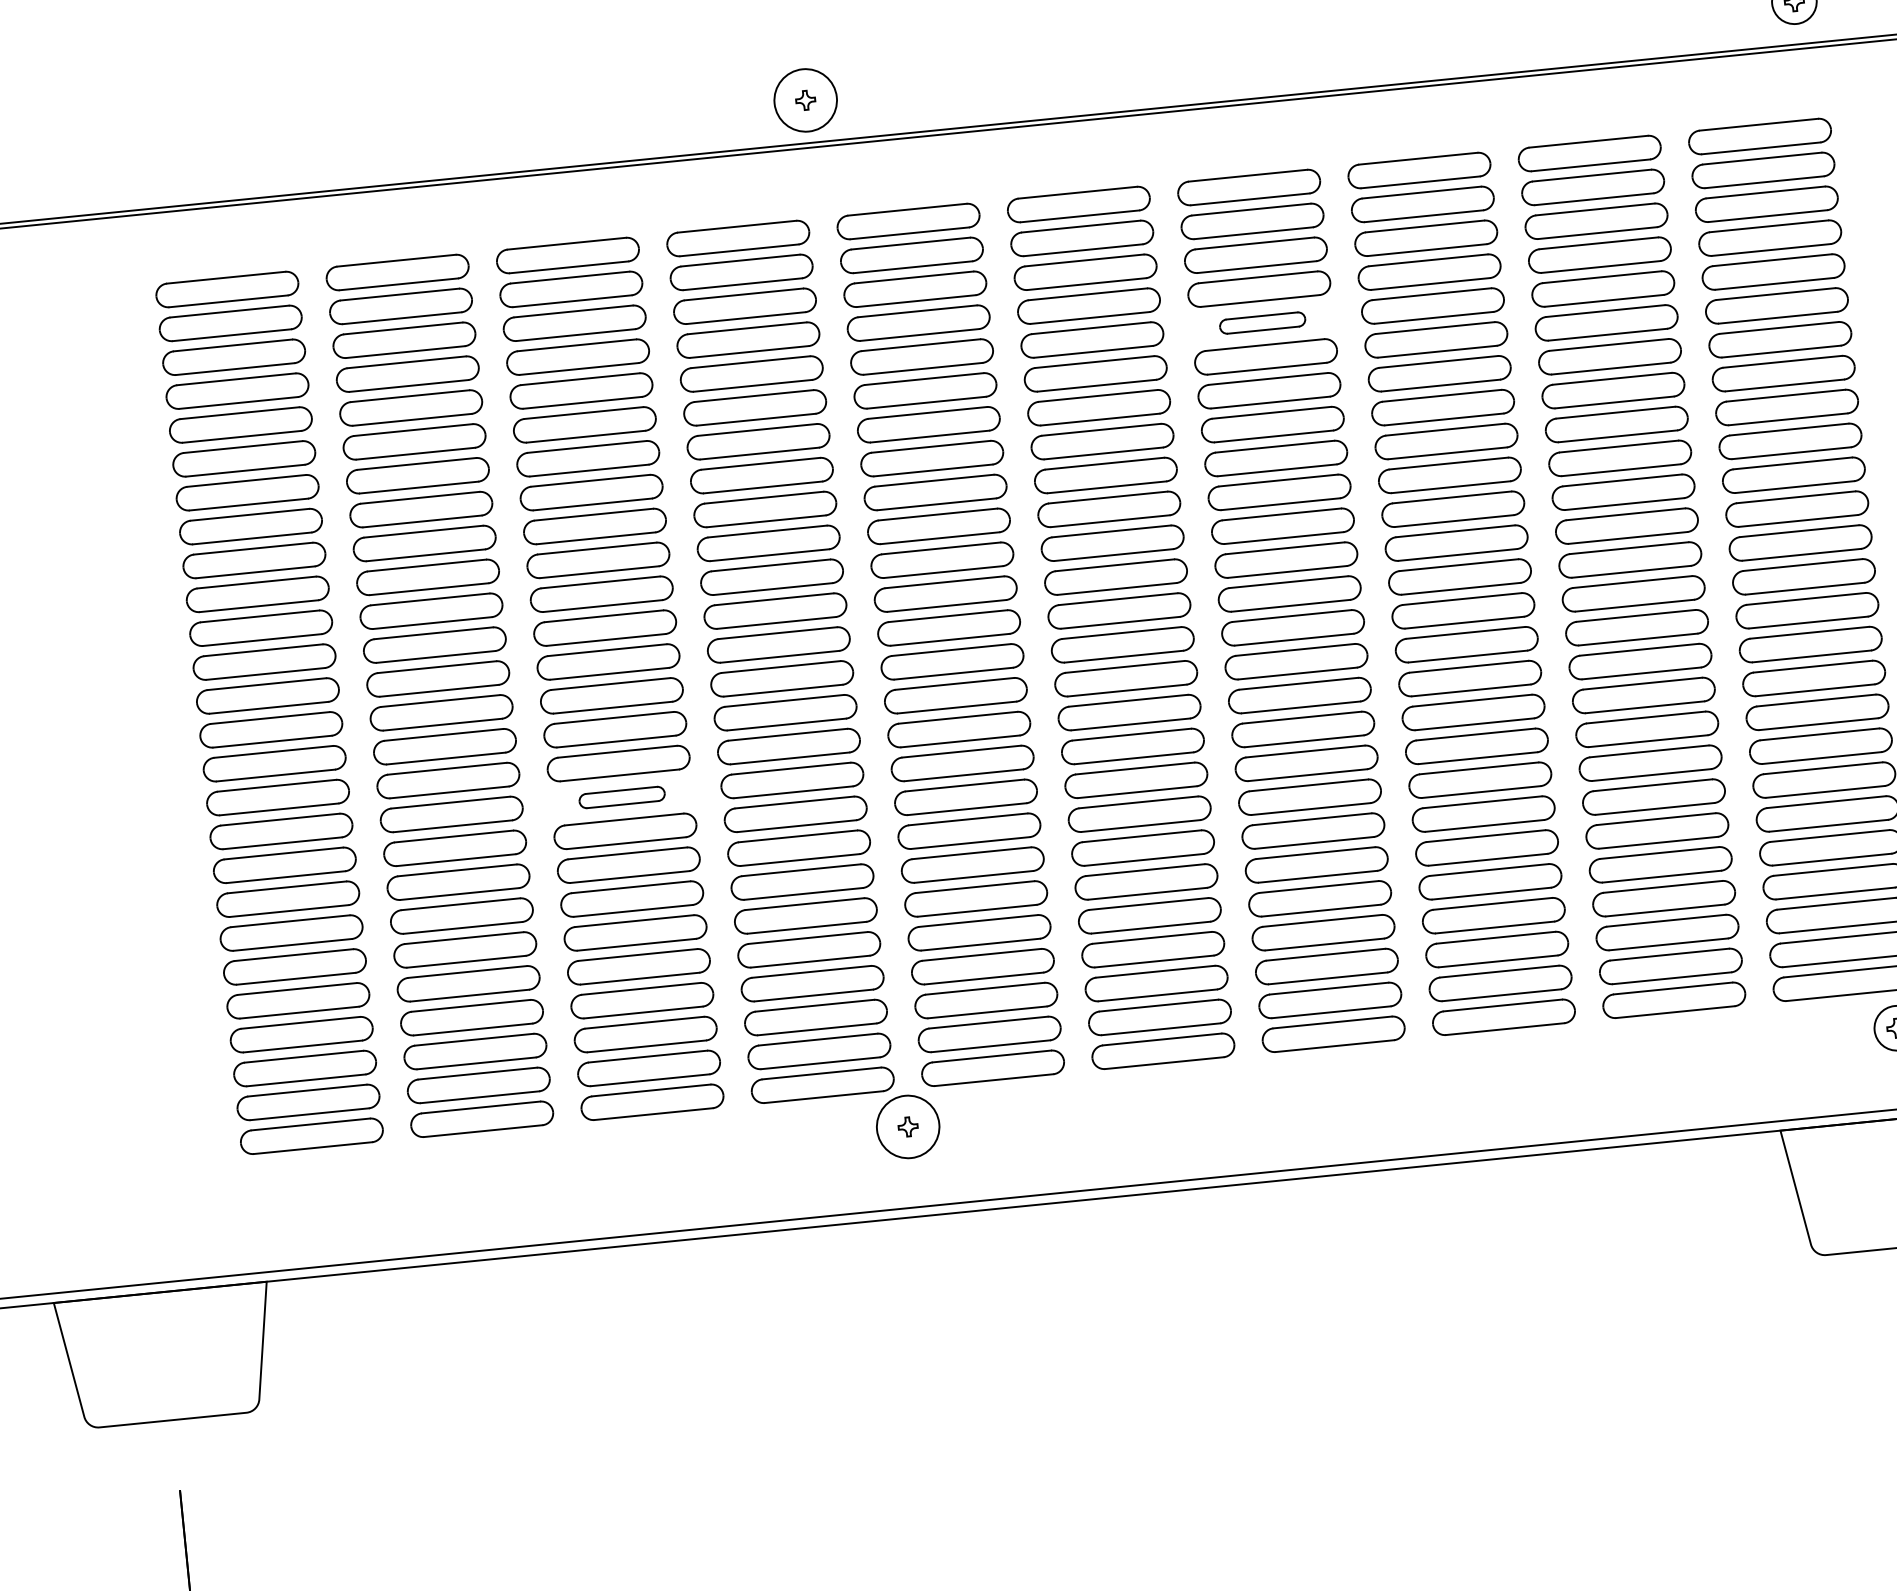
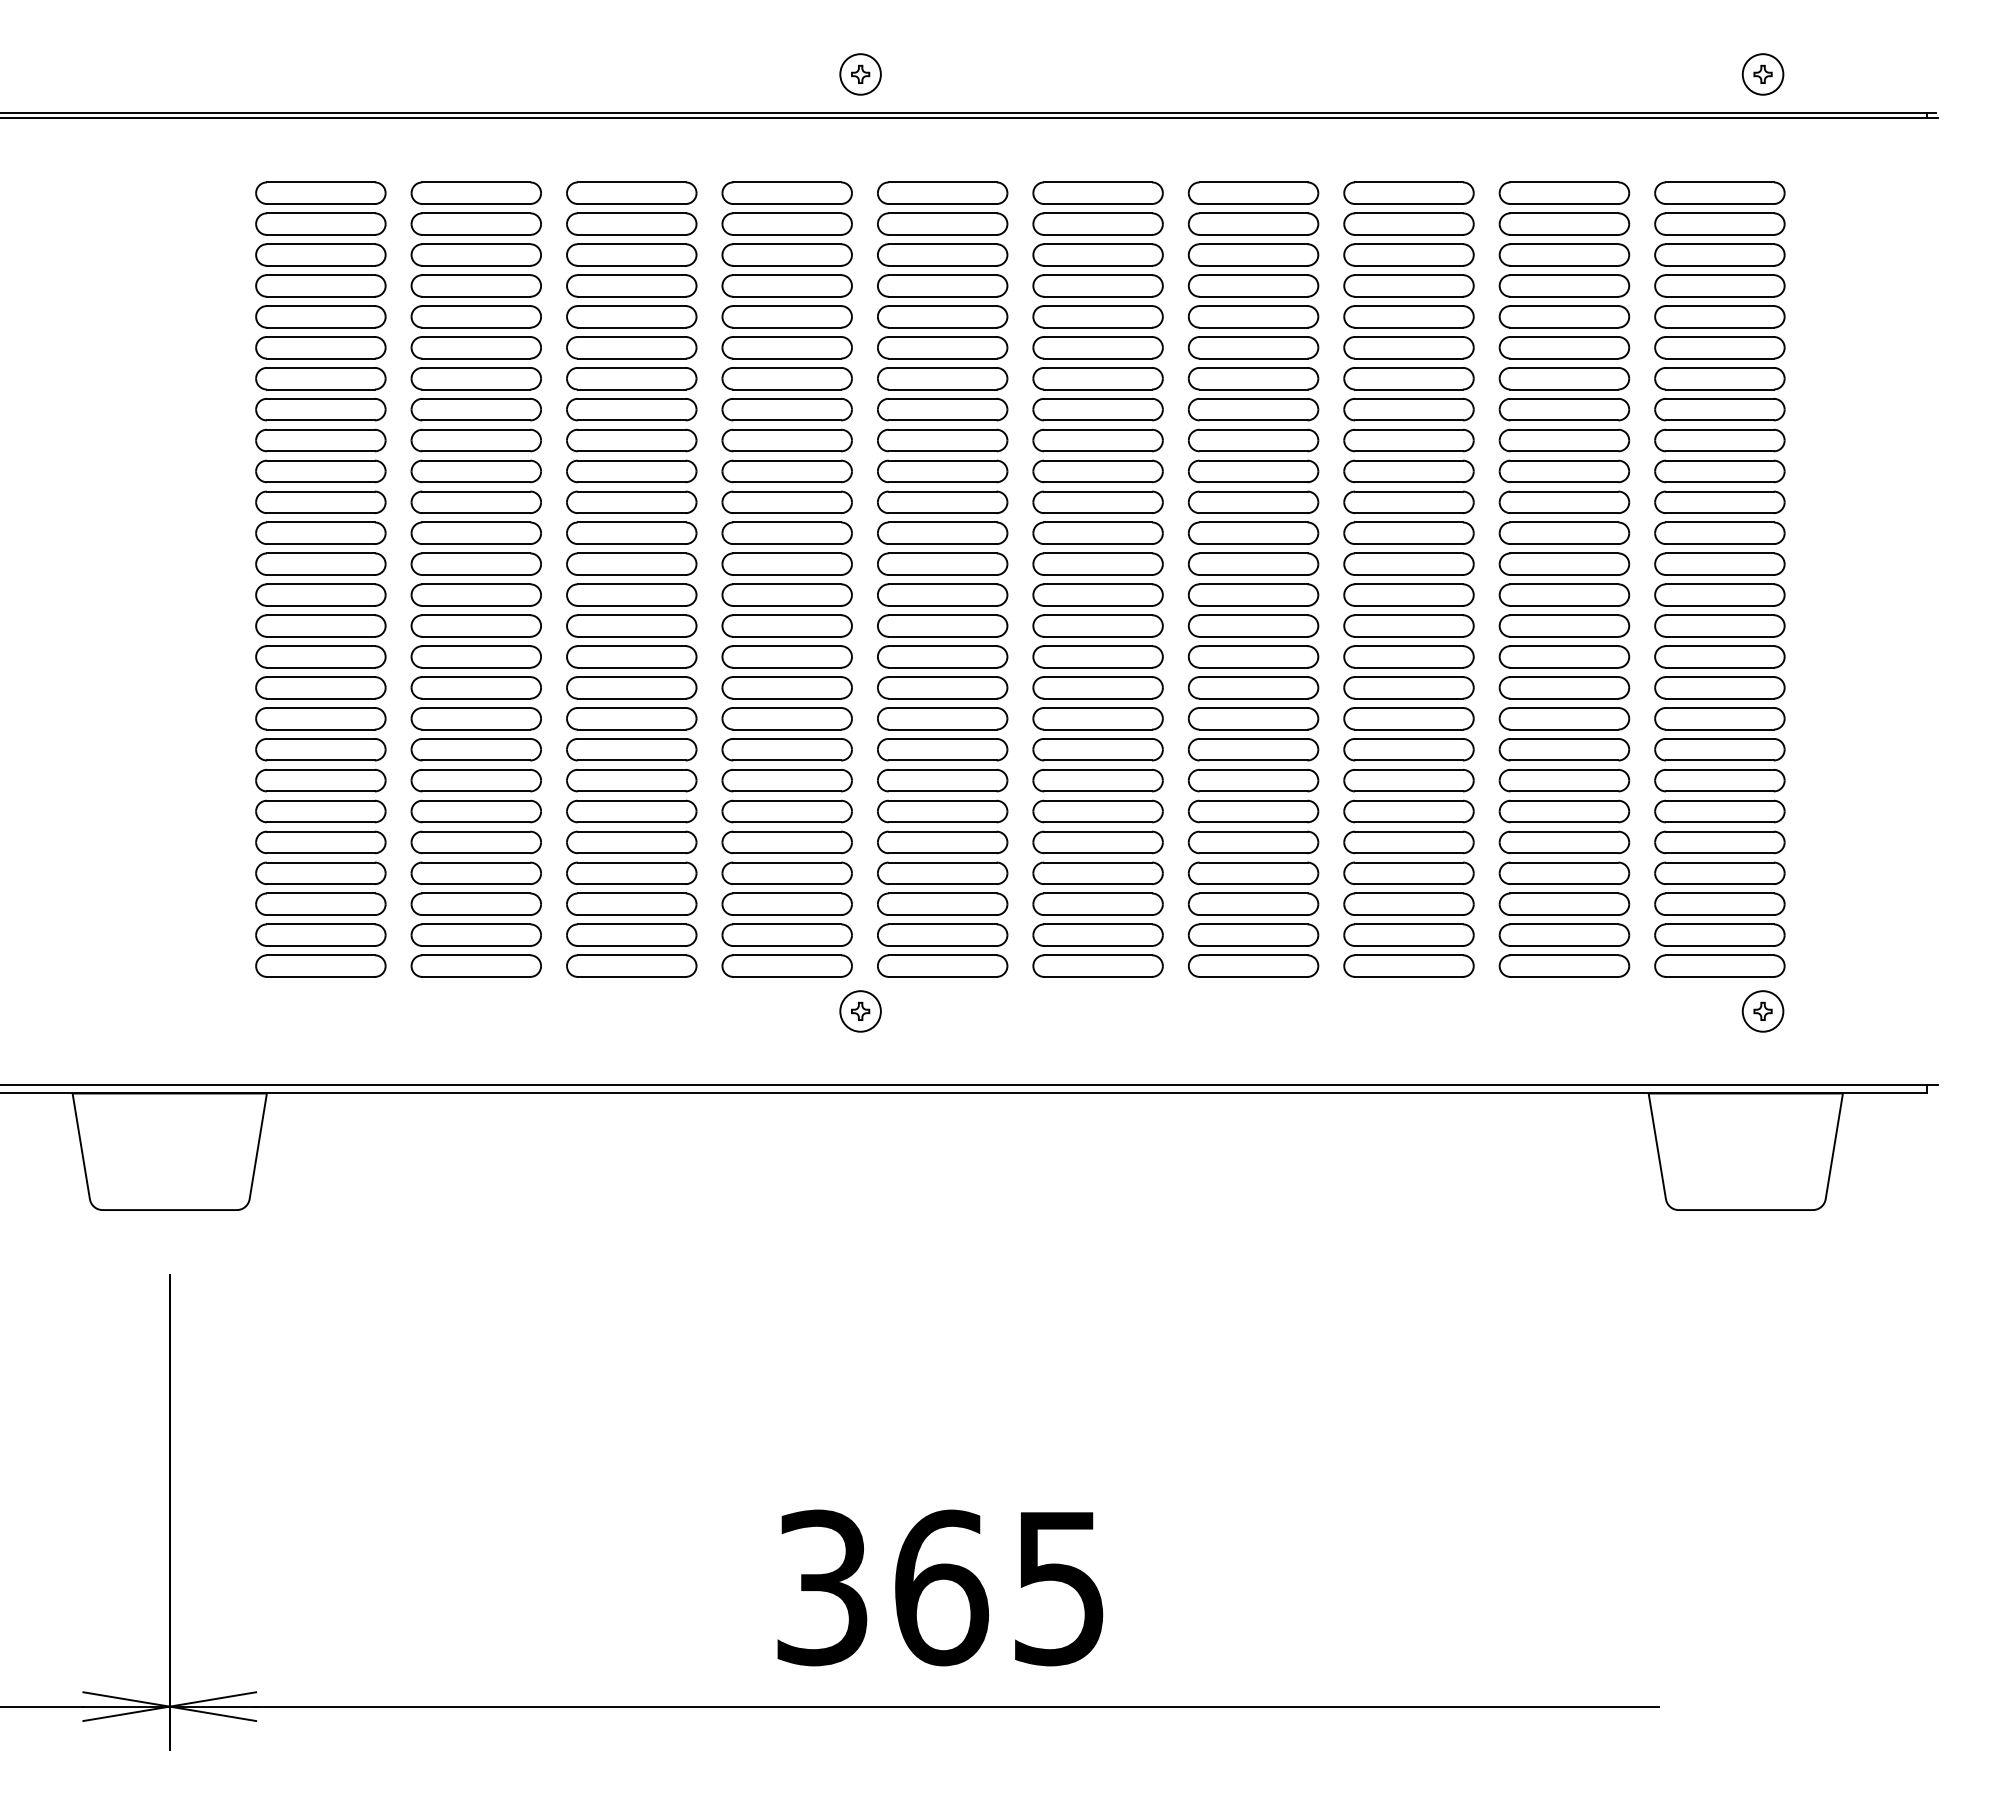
circle: (805, 100) -> (860, 74), size x0.71
part: (1262, 322) -> (1253, 316), size x1.67
part: (621, 797) -> (631, 687), size x1.67
circle: (908, 1127) -> (860, 1011), size x0.71

